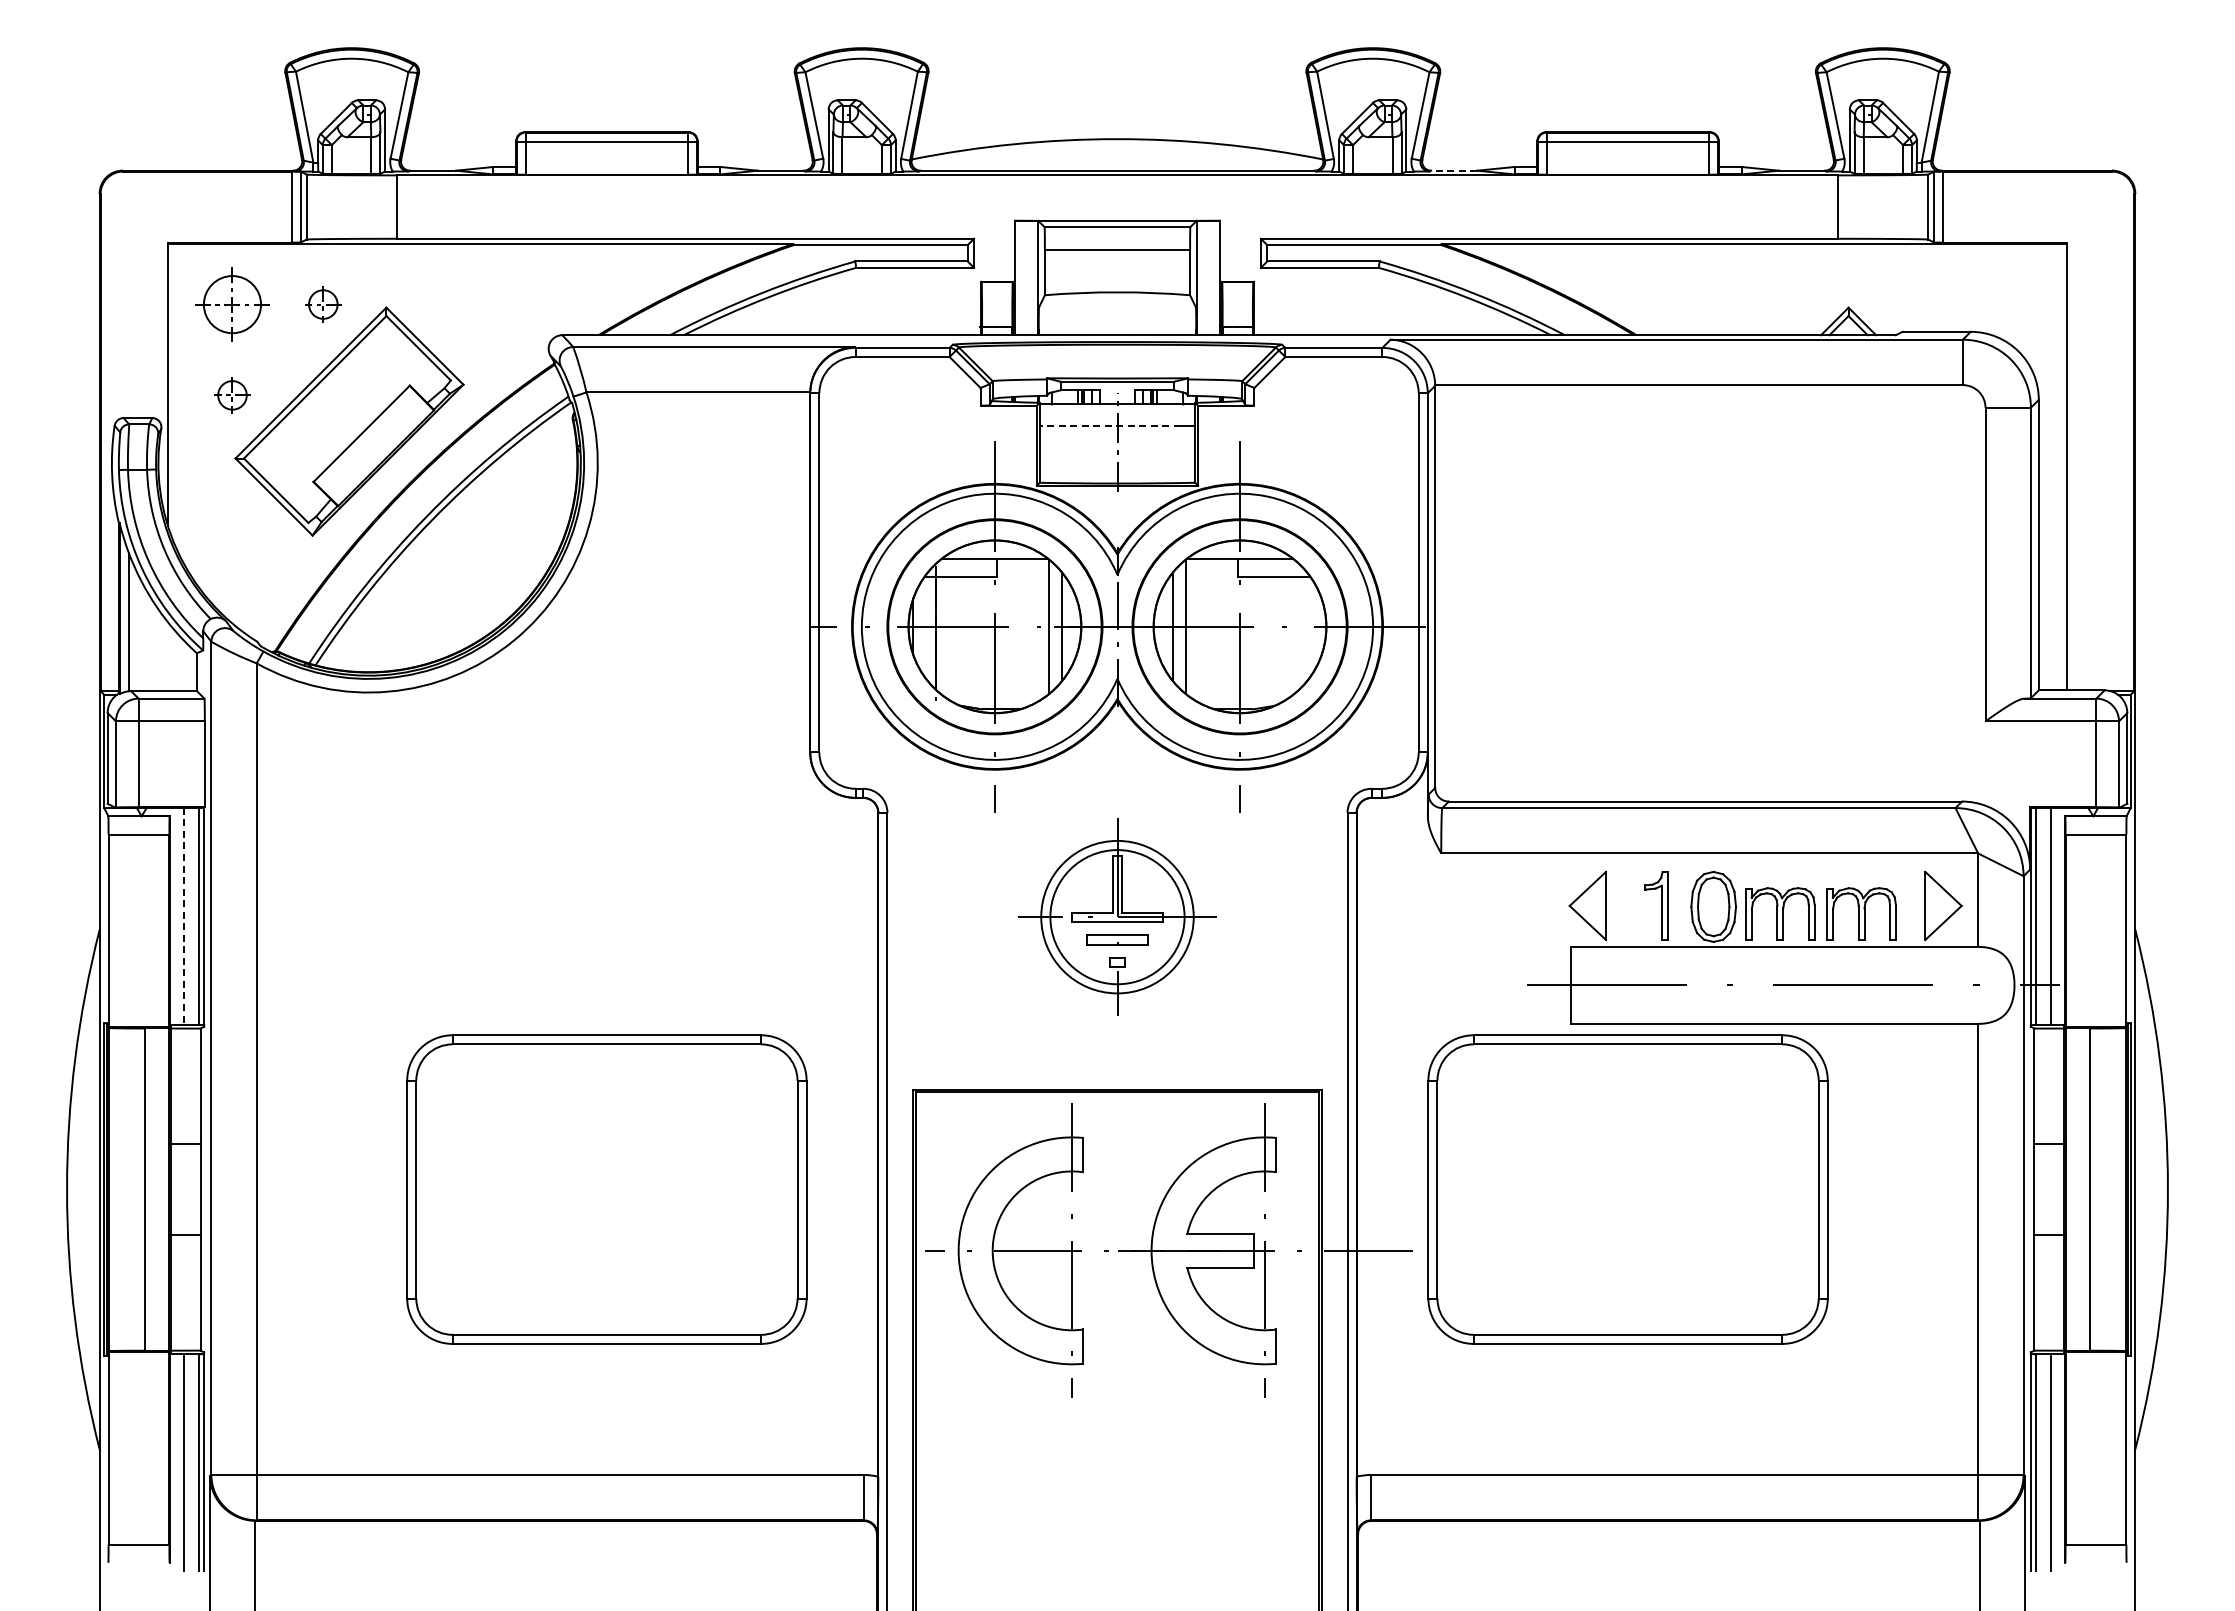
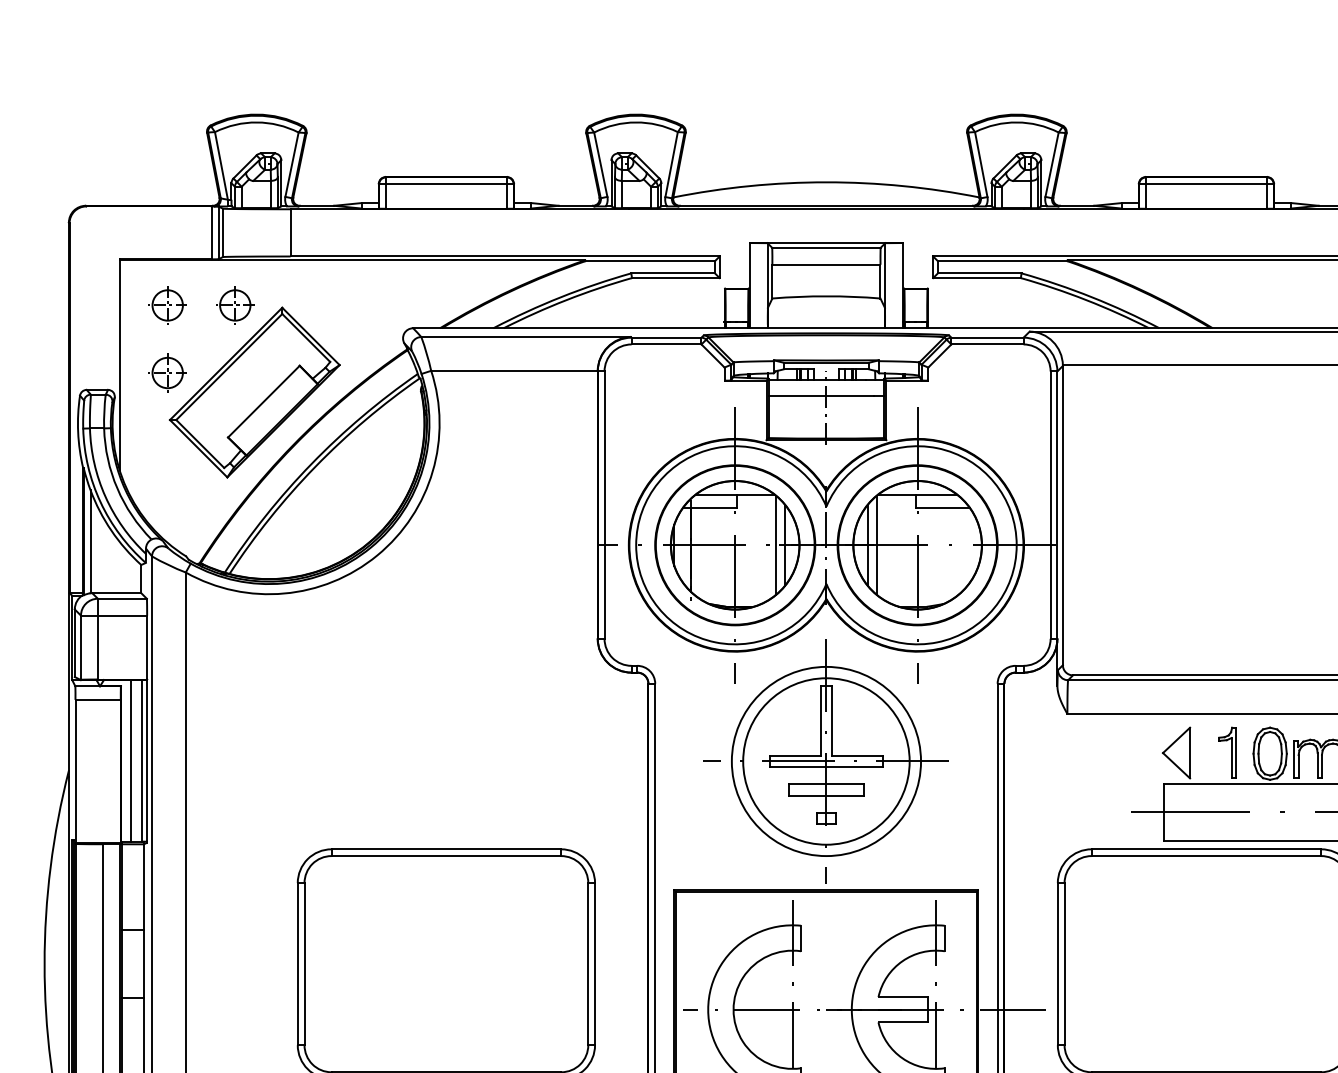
line: (1453, 170) -> (1076, 205), dashed -> solid
part: (232, 304) -> (167, 305), size x0.71
part: (323, 304) -> (235, 305), size x1.43
part: (232, 395) -> (167, 373), size x1.43
line: (1110, 425) -> (821, 395), dashed -> solid
line: (183, 916) -> (131, 760), dashed -> solid
part: (1117, 916) -> (826, 760), size x1.67

